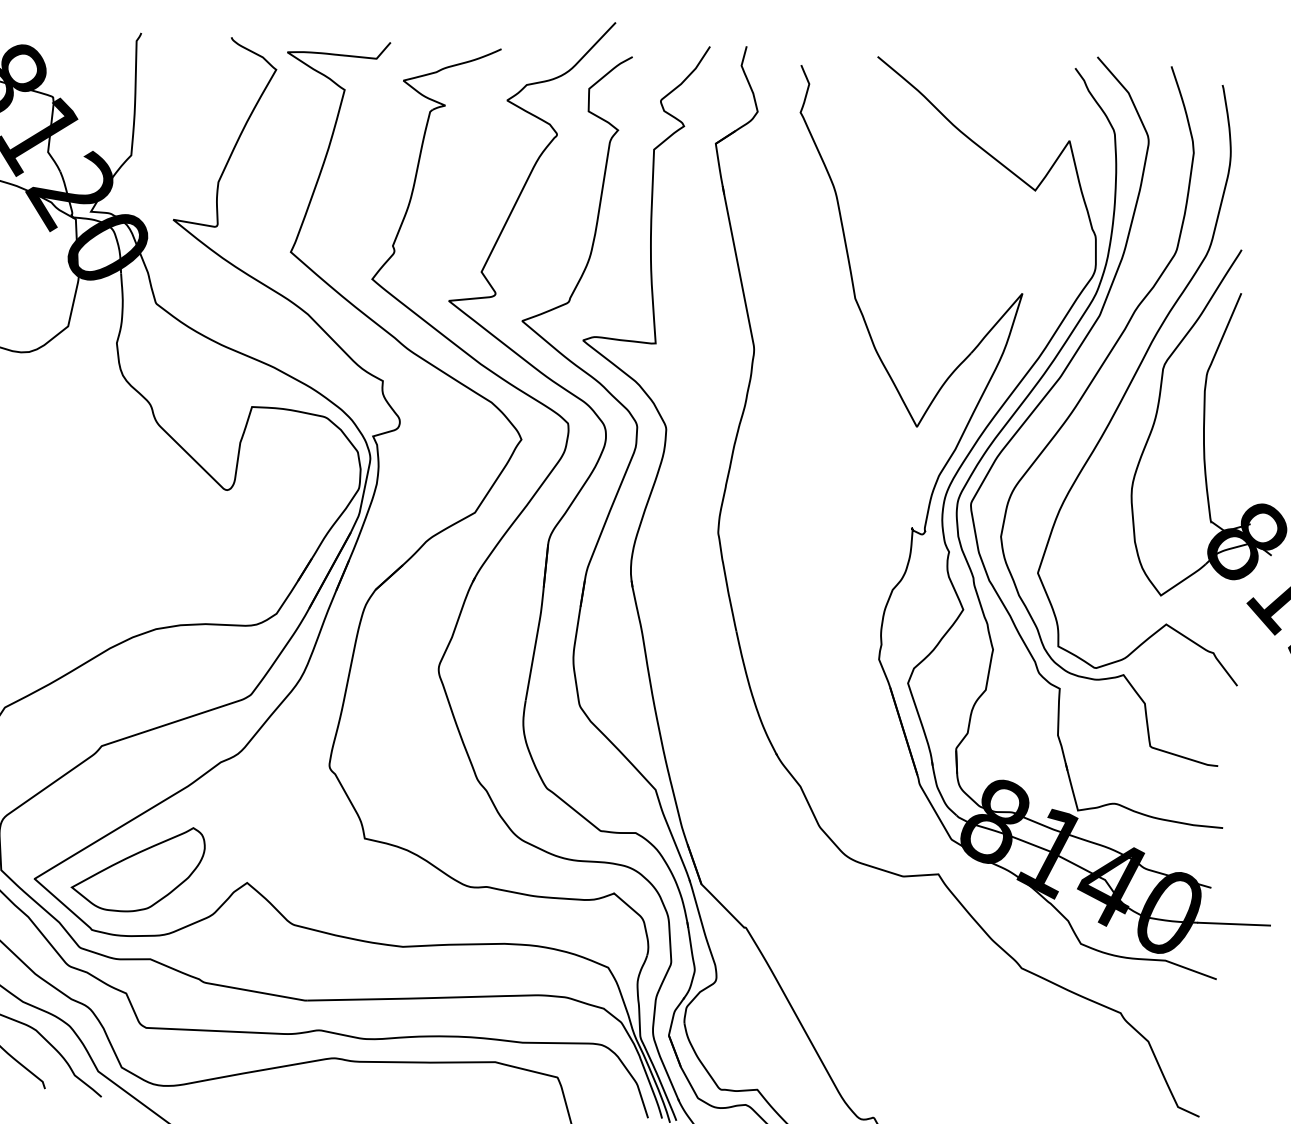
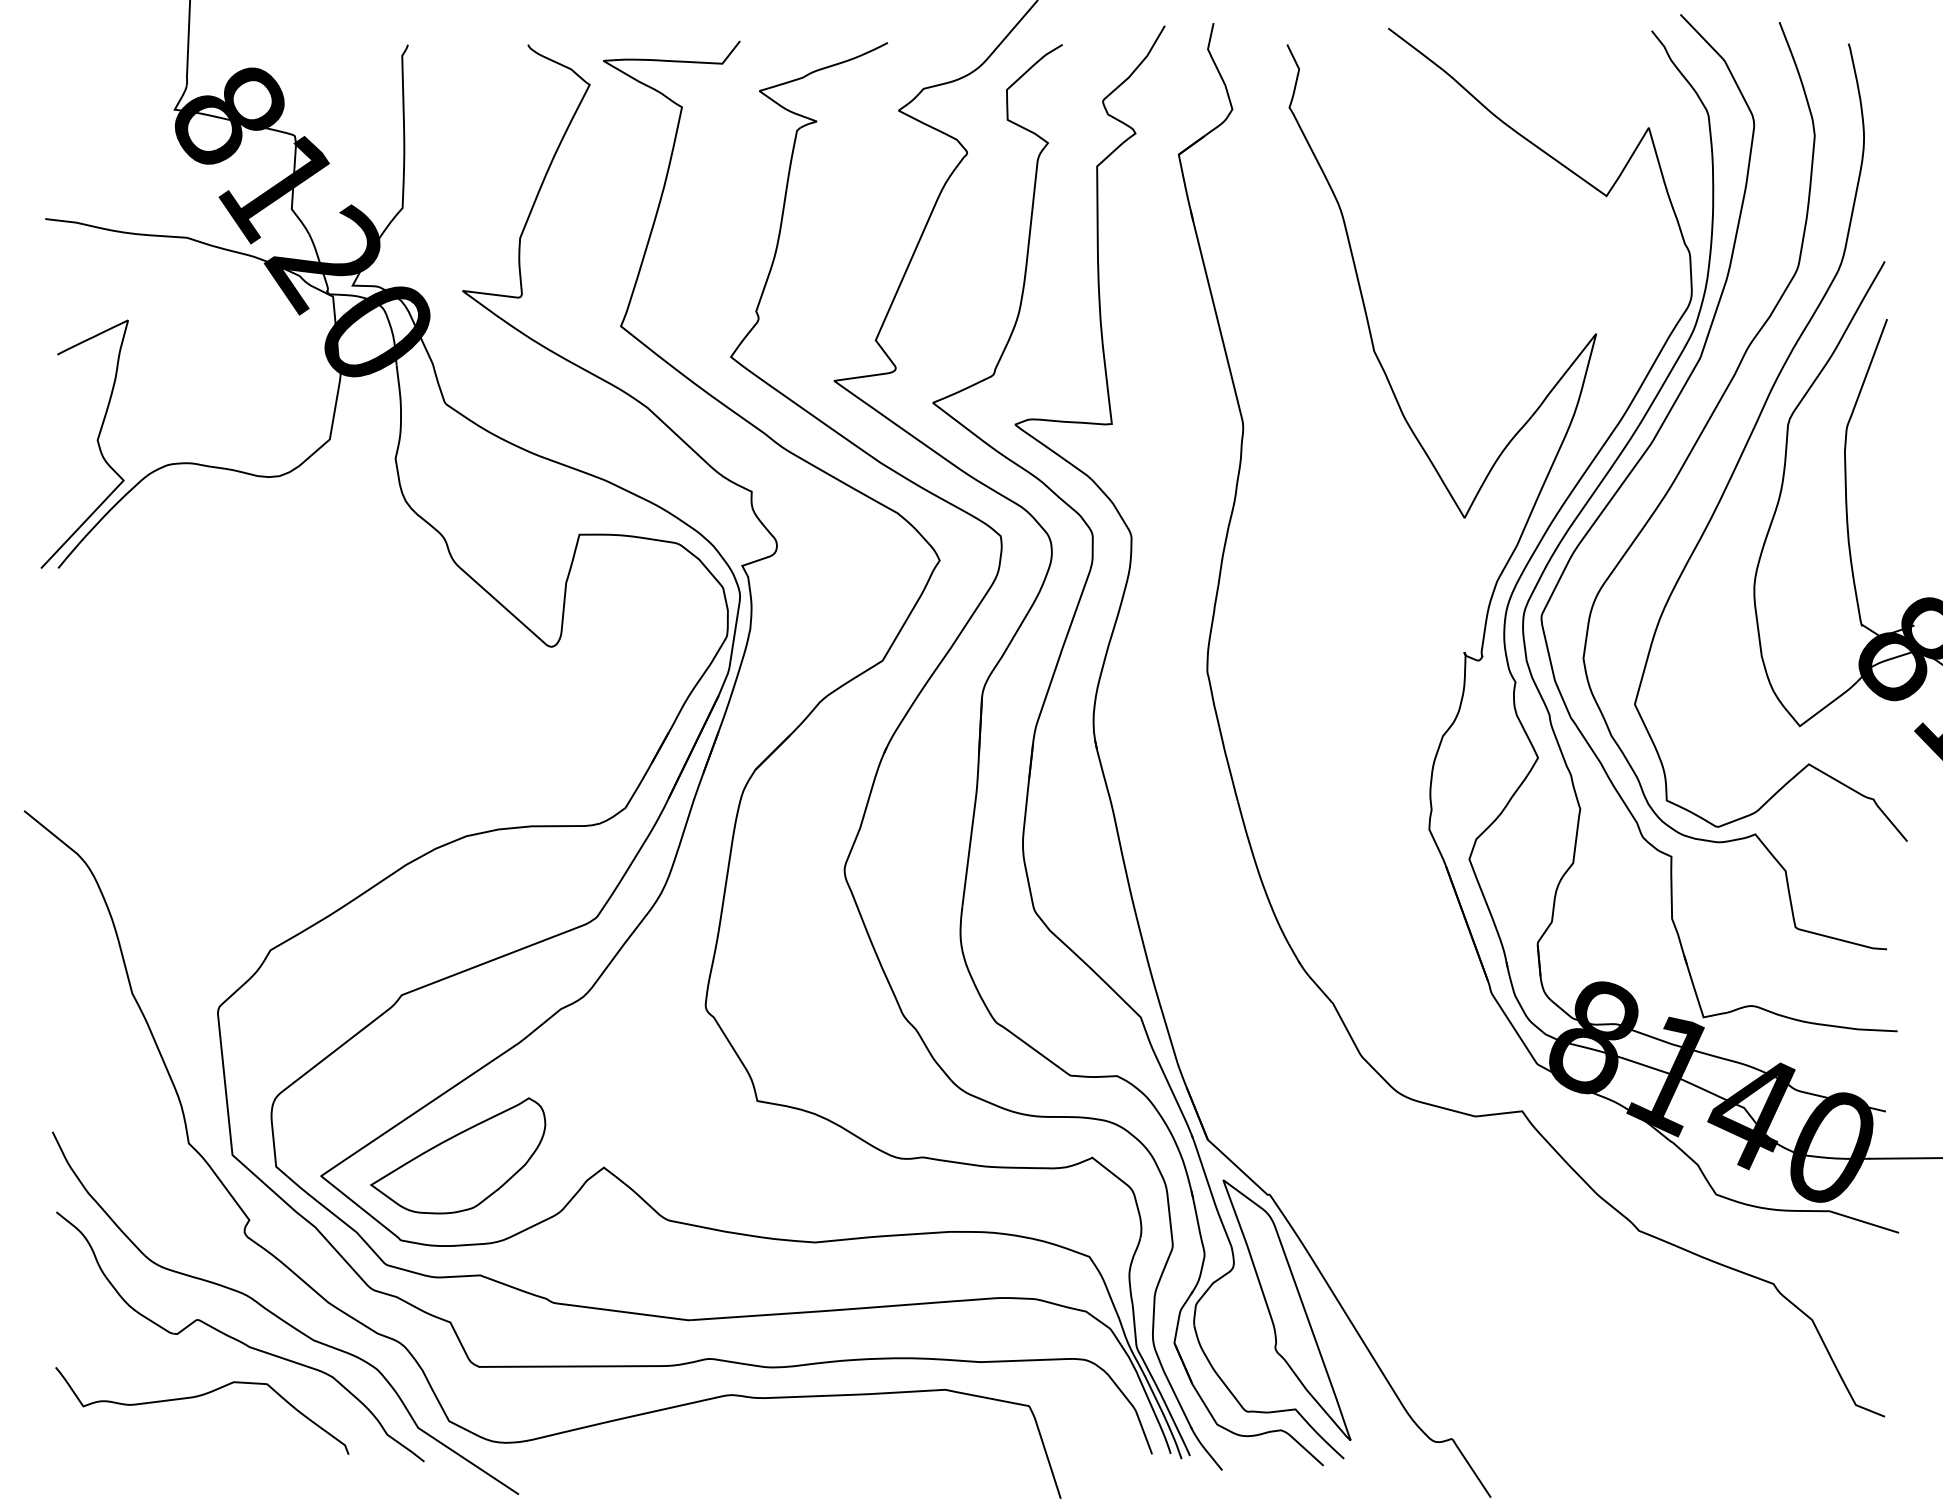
part: (754, 1014) -> (1286, 1309), added

